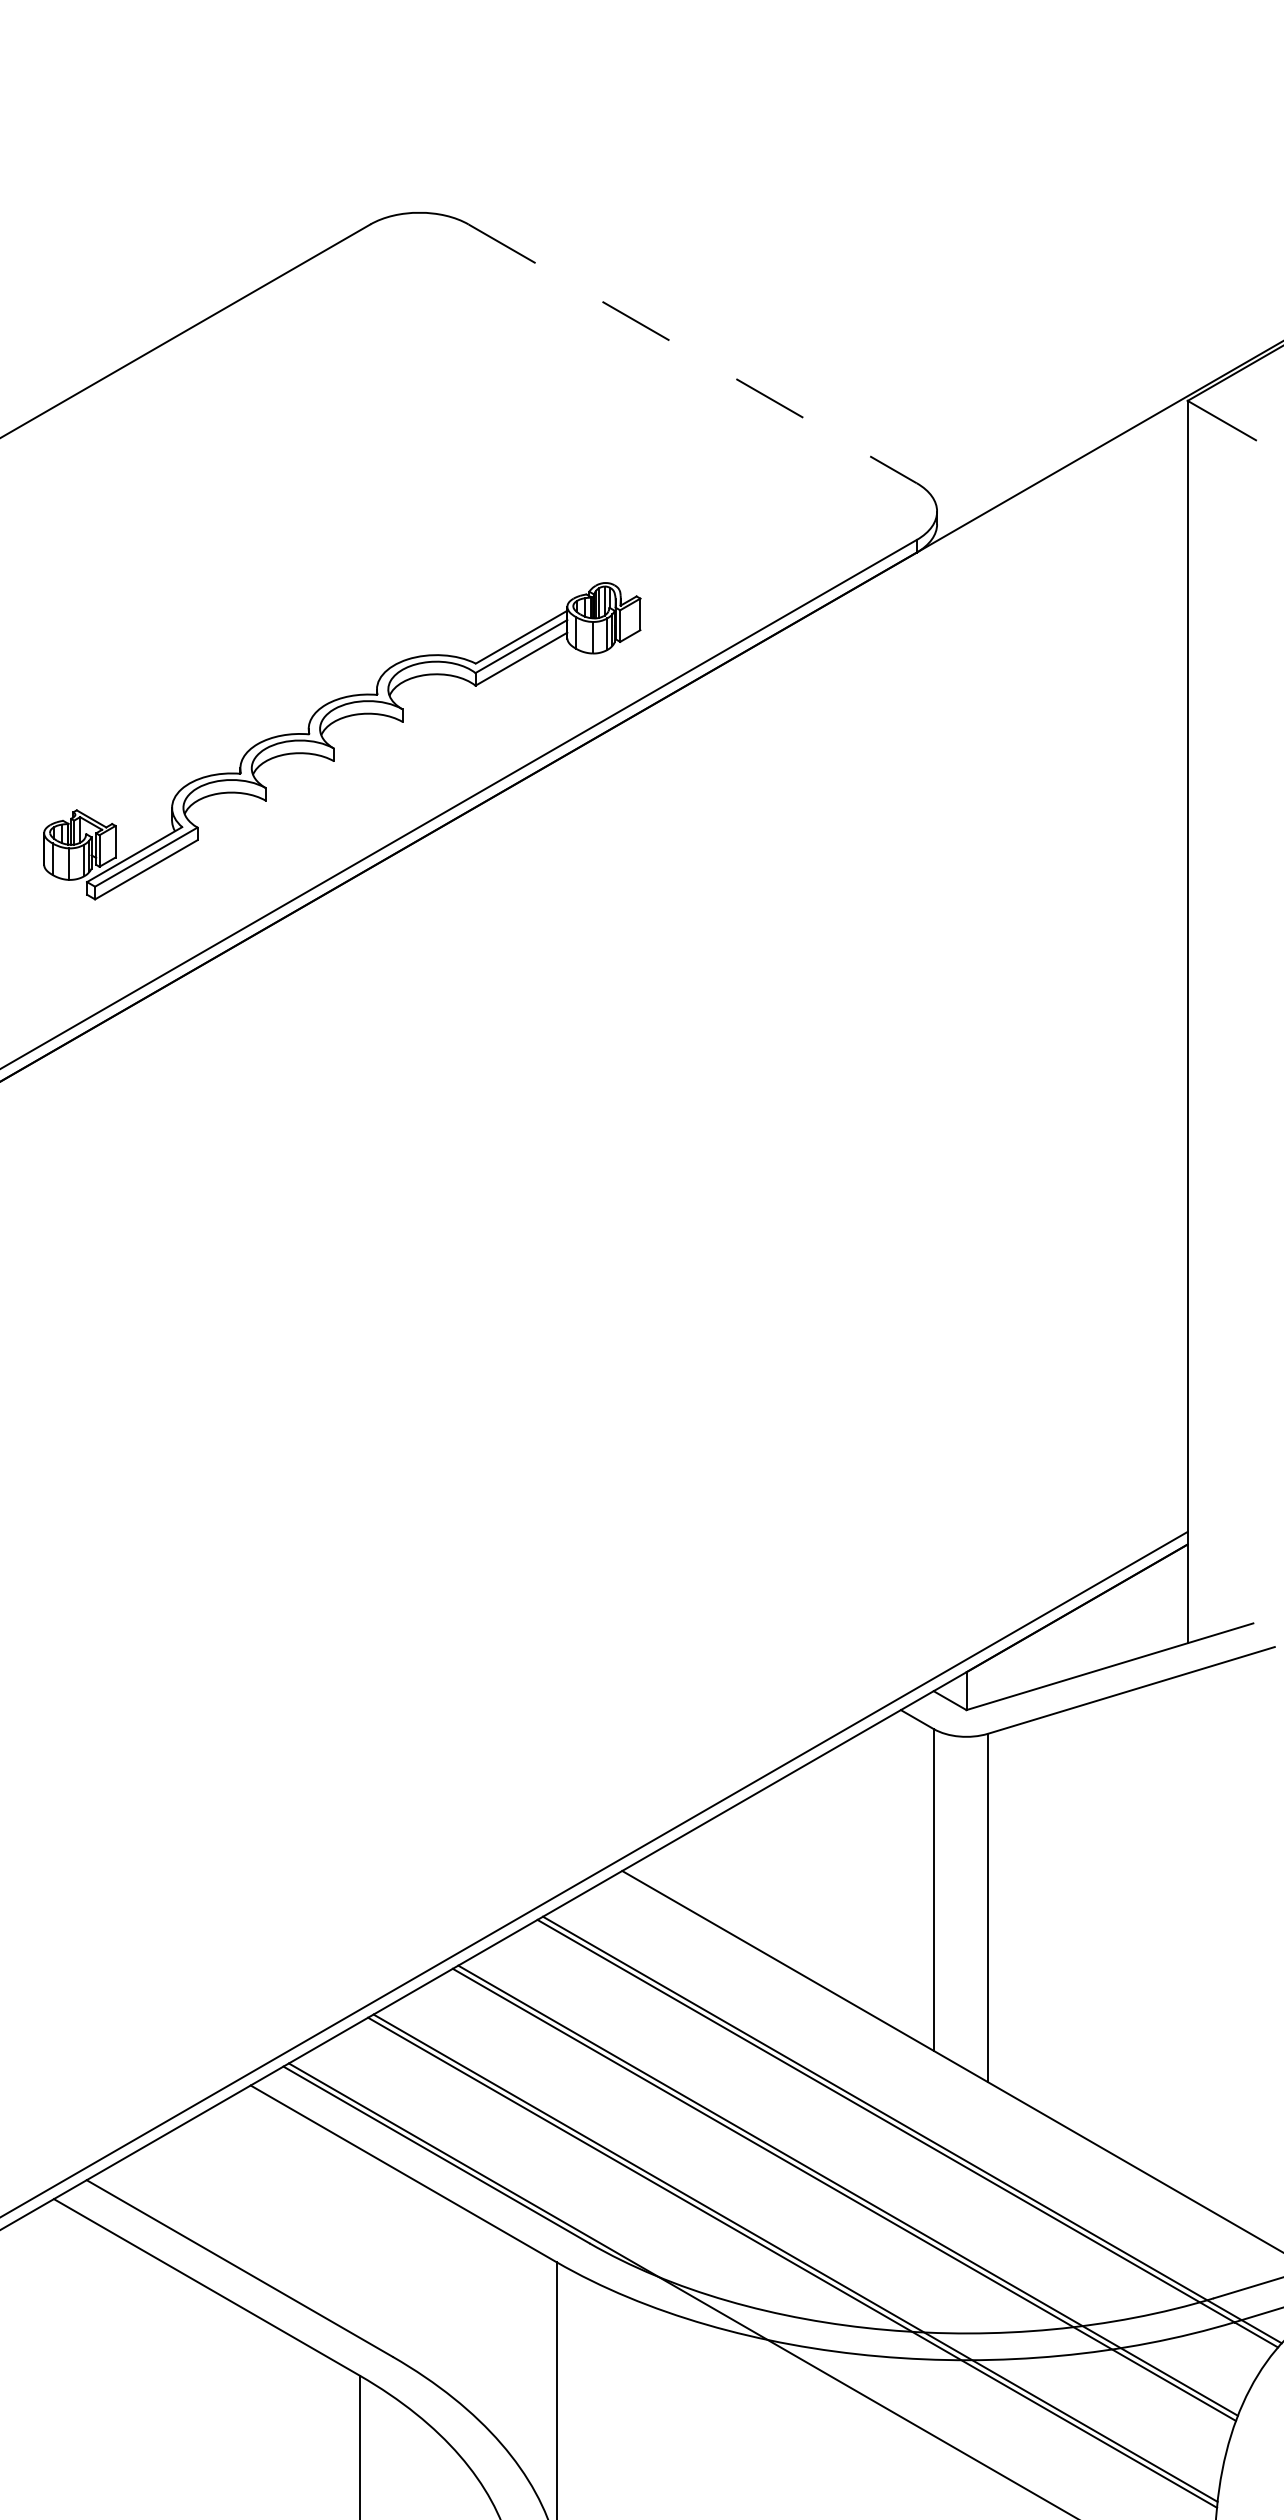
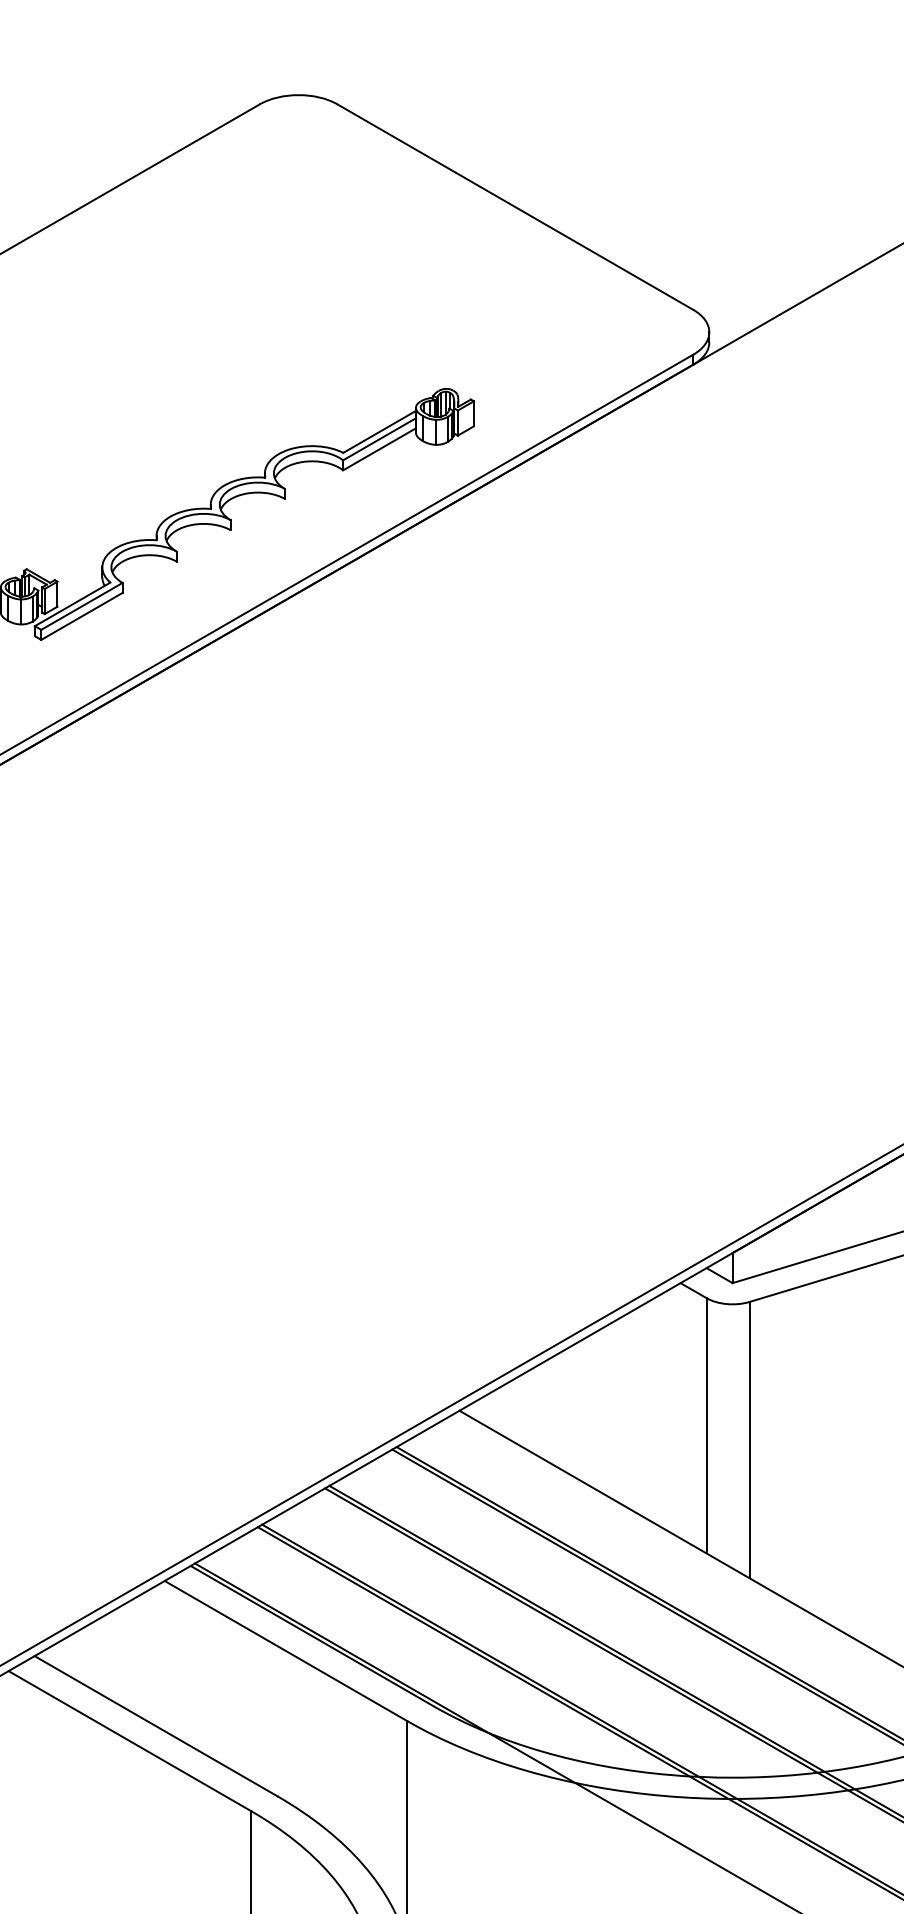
line: (692, 353) -> (515, 206), dashed -> solid

